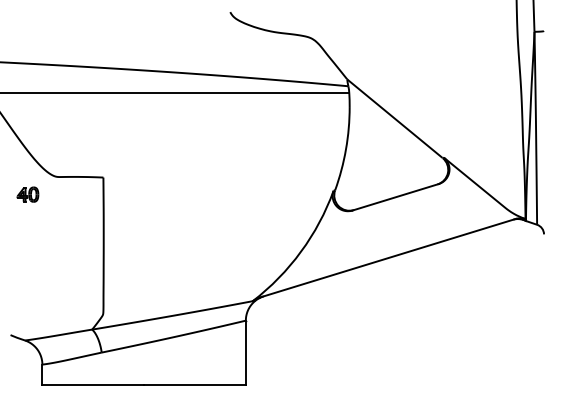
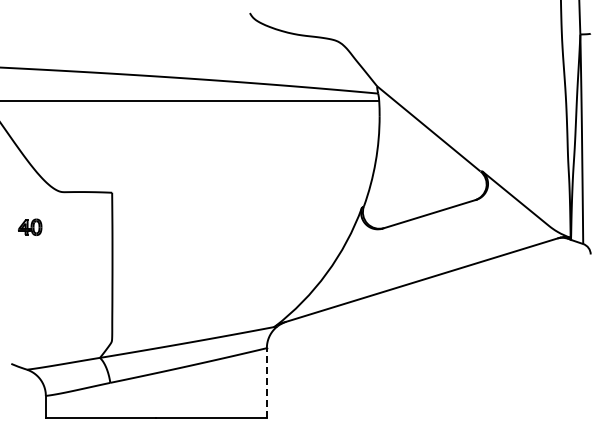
part: (28, 193) -> (30, 226), moved
line: (245, 353) -> (266, 383), solid -> dashed

